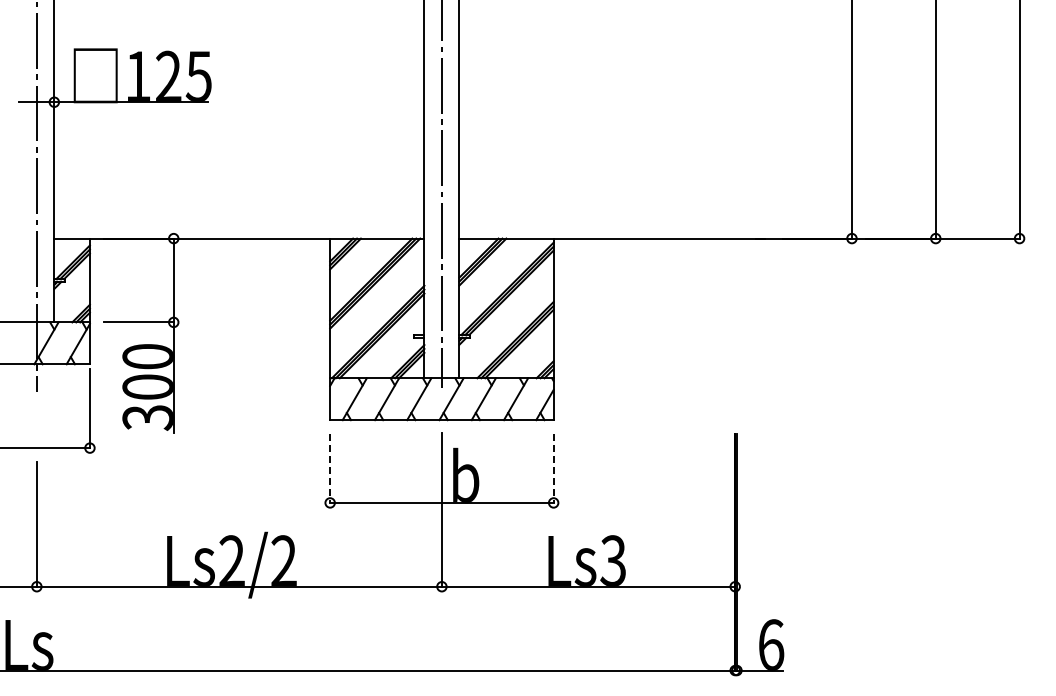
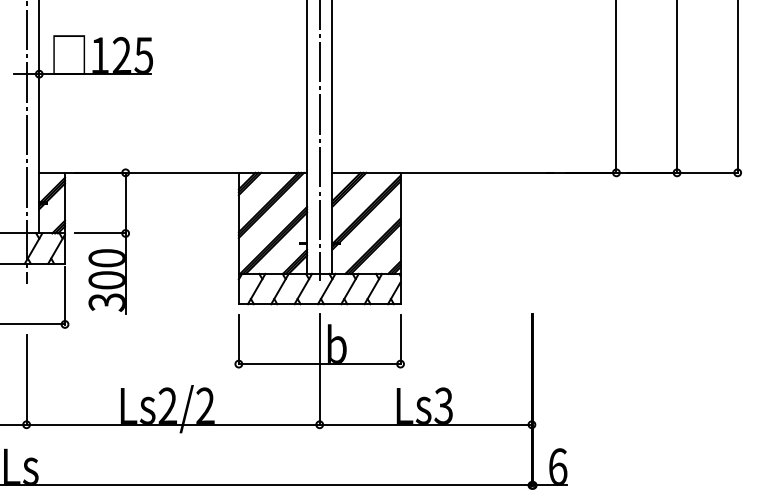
line: (330, 469) -> (239, 339), dashed -> solid
line: (553, 469) -> (400, 339), dashed -> solid

